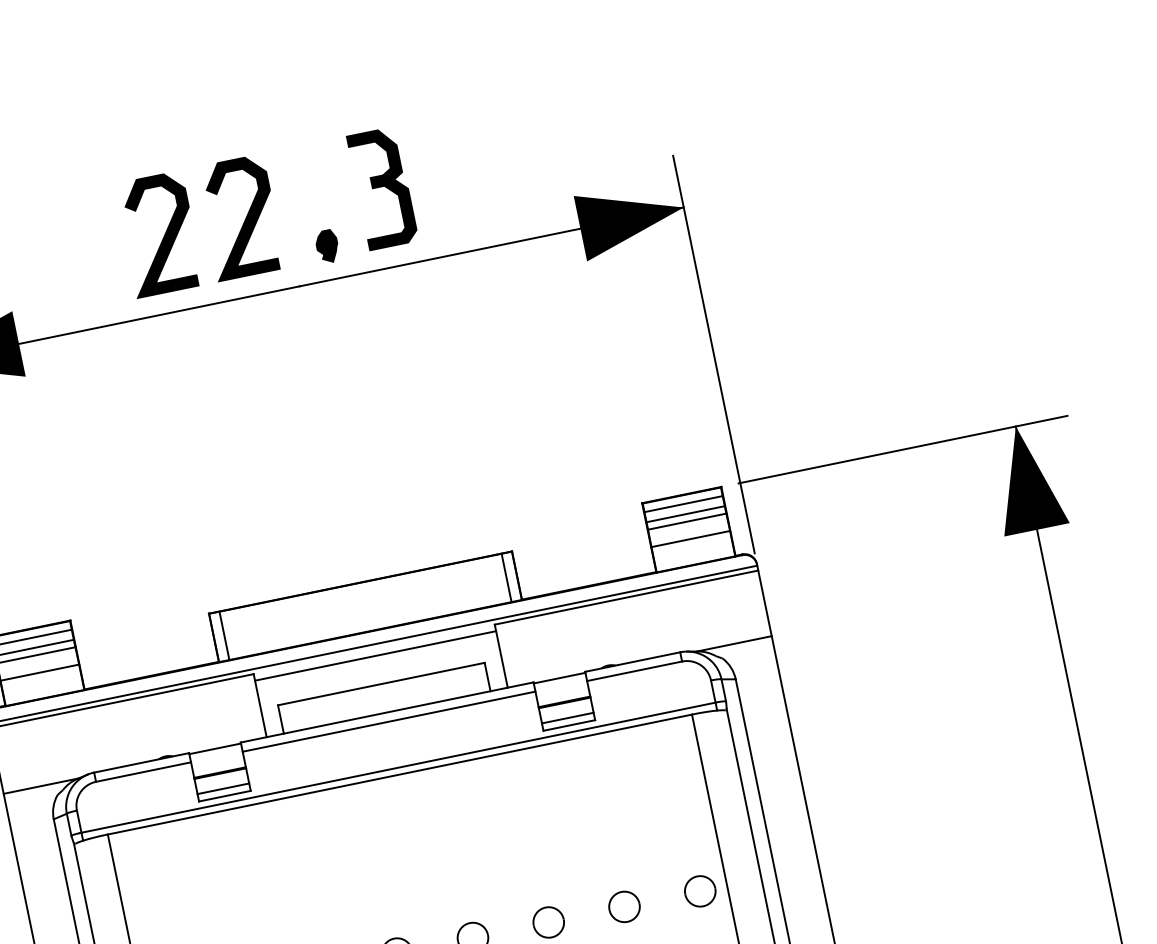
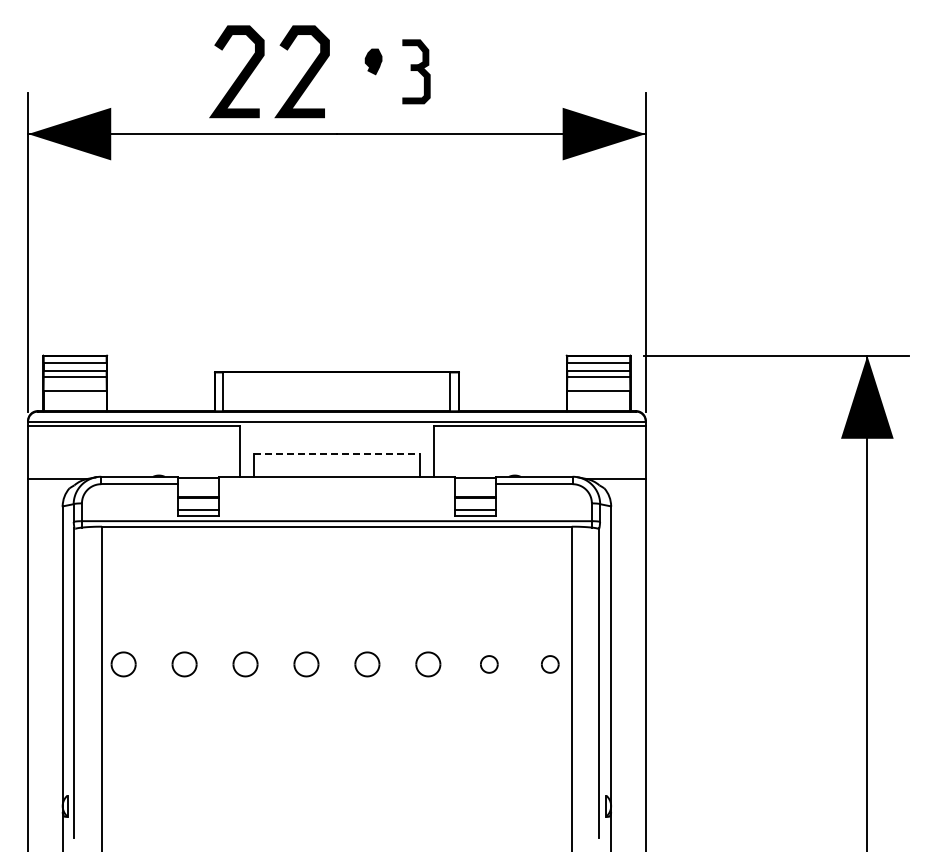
part: (382, 188) -> (416, 71), size x0.7
part: (327, 246) -> (373, 61), moved
line: (375, 656) -> (336, 431), removed
line: (381, 683) -> (337, 453), solid -> dashed
line: (388, 722) -> (336, 484), removed
part: (700, 891) -> (550, 664), size x0.7
part: (624, 906) -> (489, 664), size x0.7

